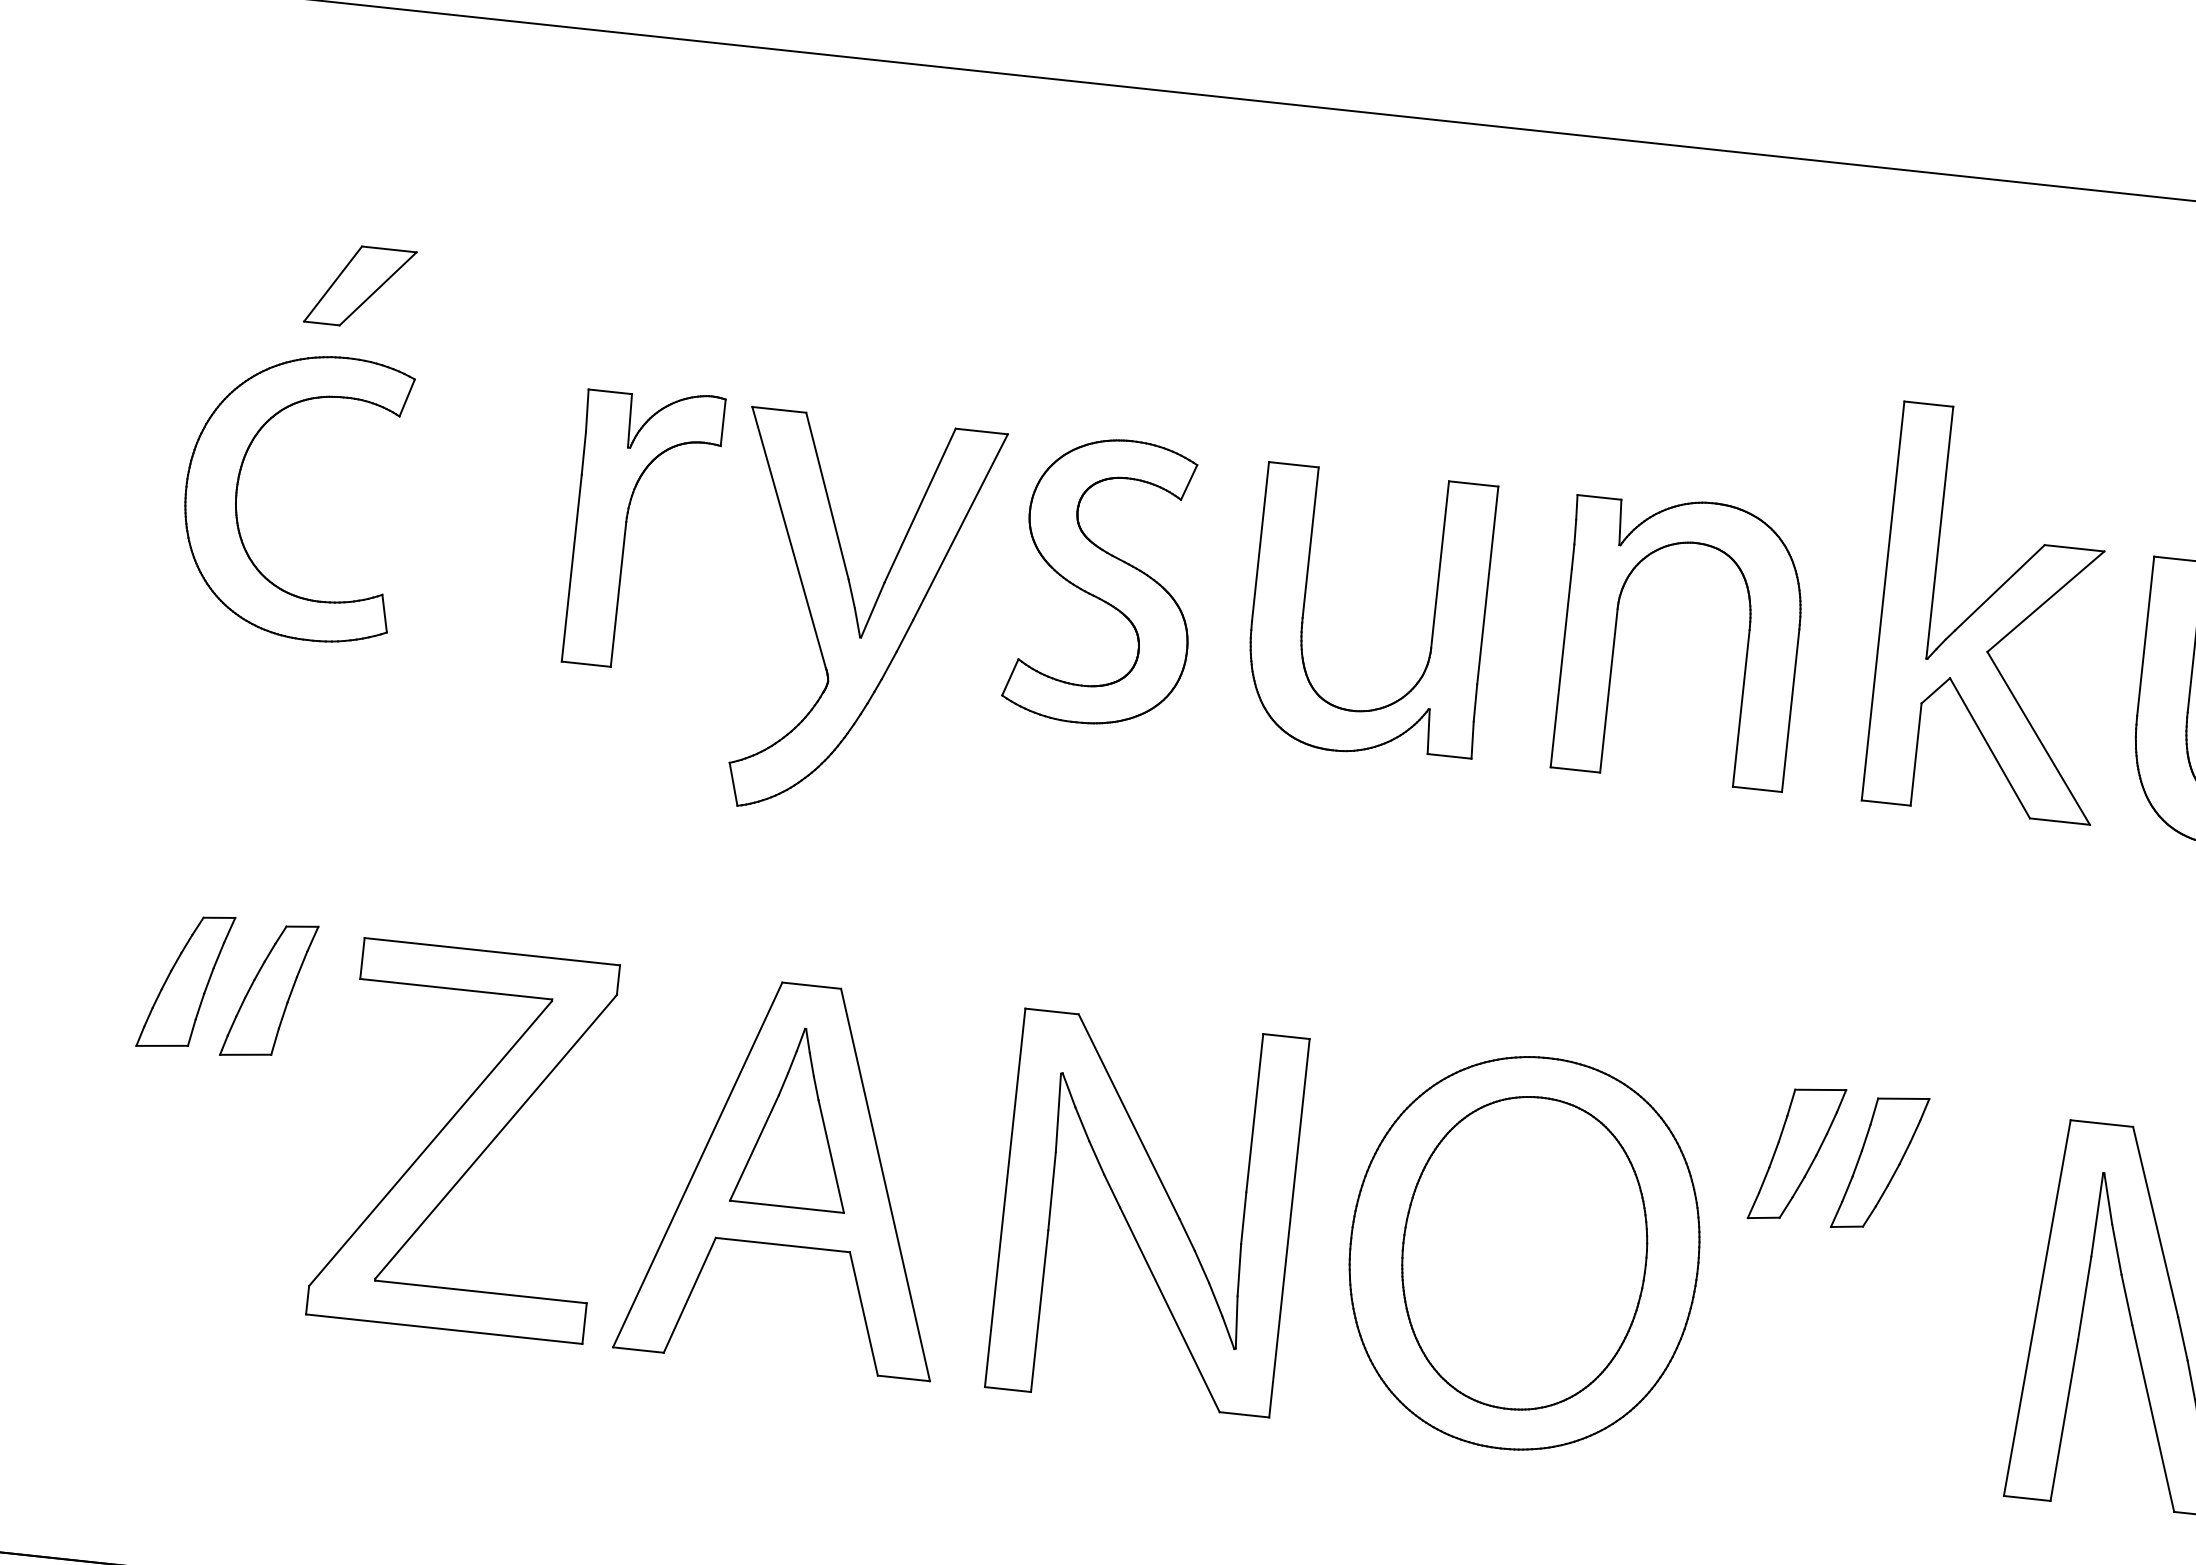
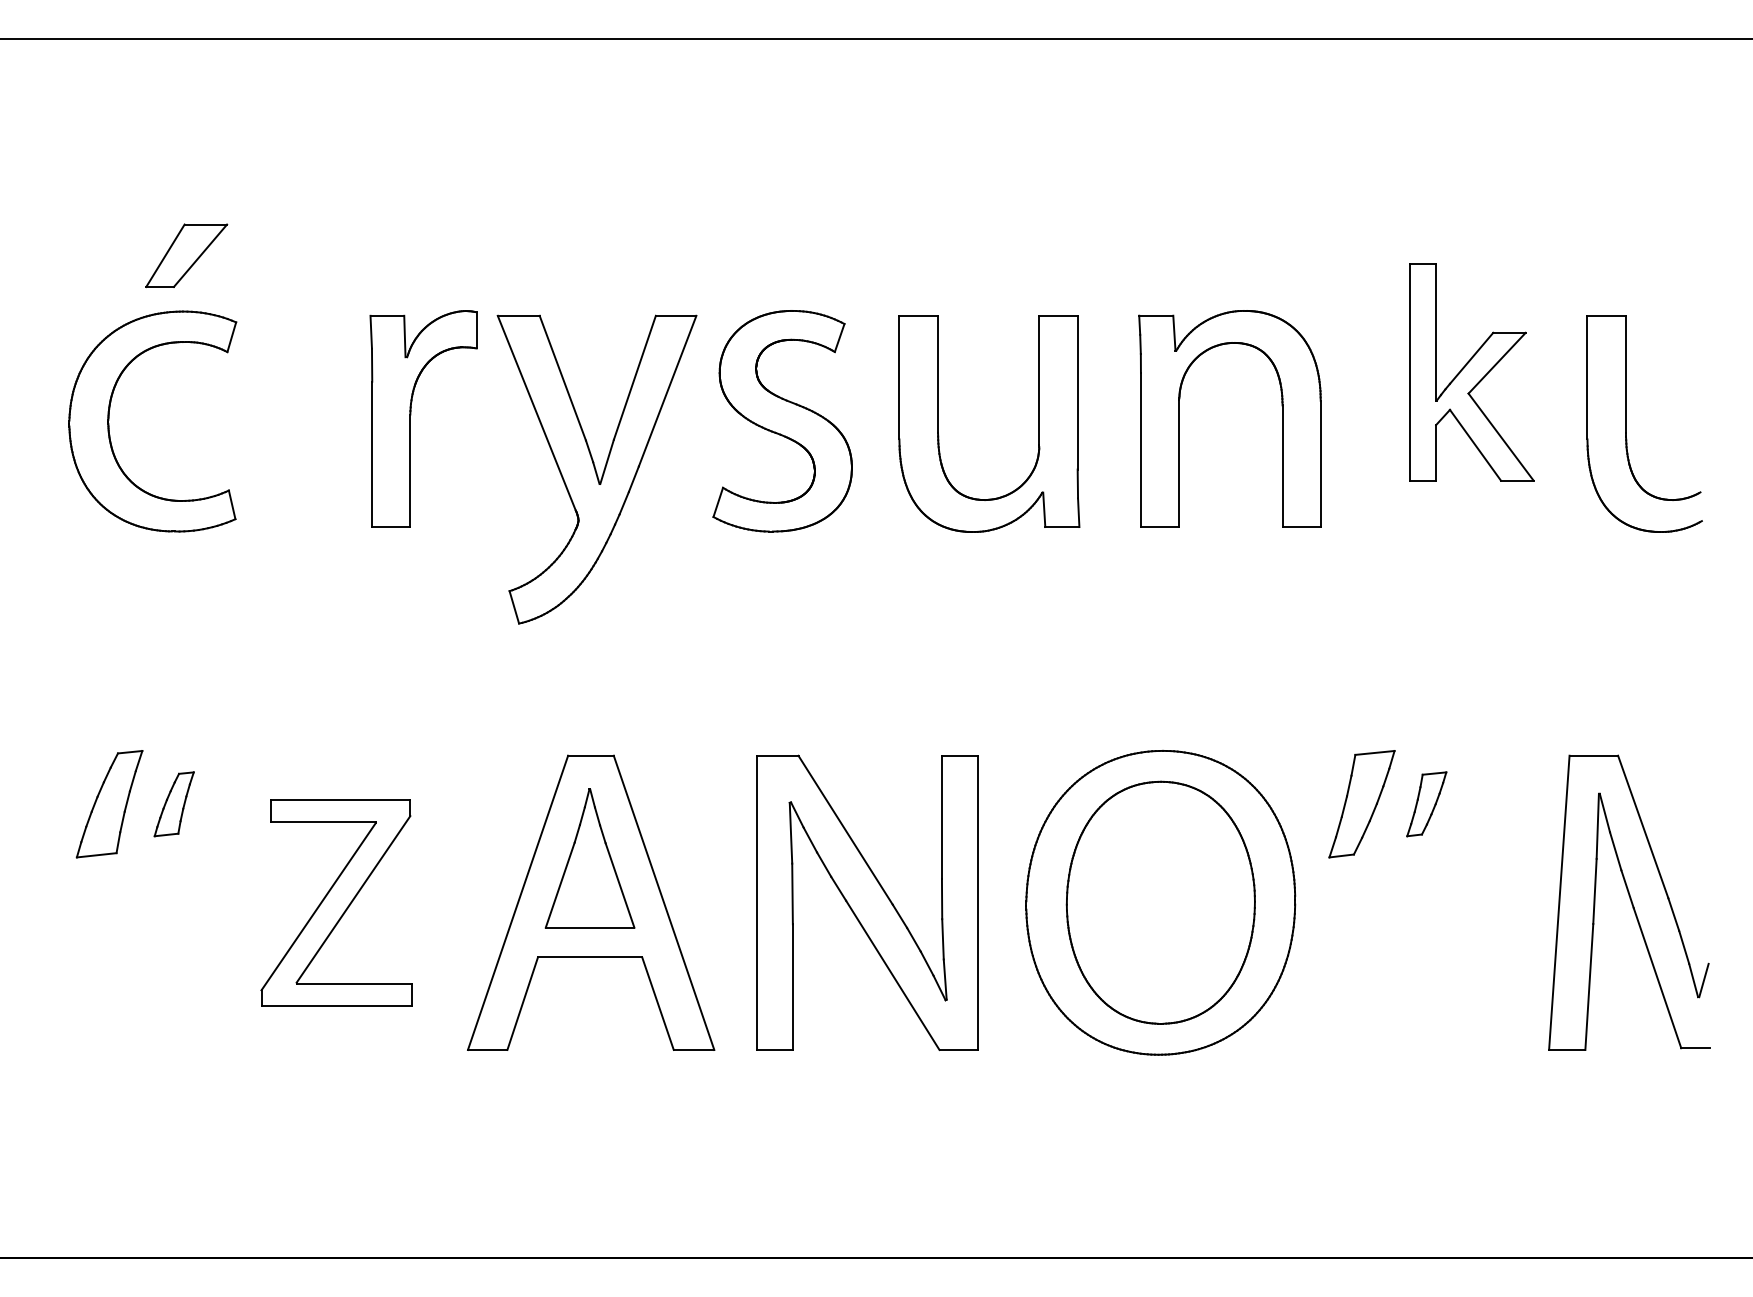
part: (1997, 613) -> (1471, 372), size x0.7
part: (267, 991) -> (173, 804), size x0.6
part: (464, 1139) -> (336, 902), size x0.7
part: (1879, 1163) -> (1426, 804), size x0.6

